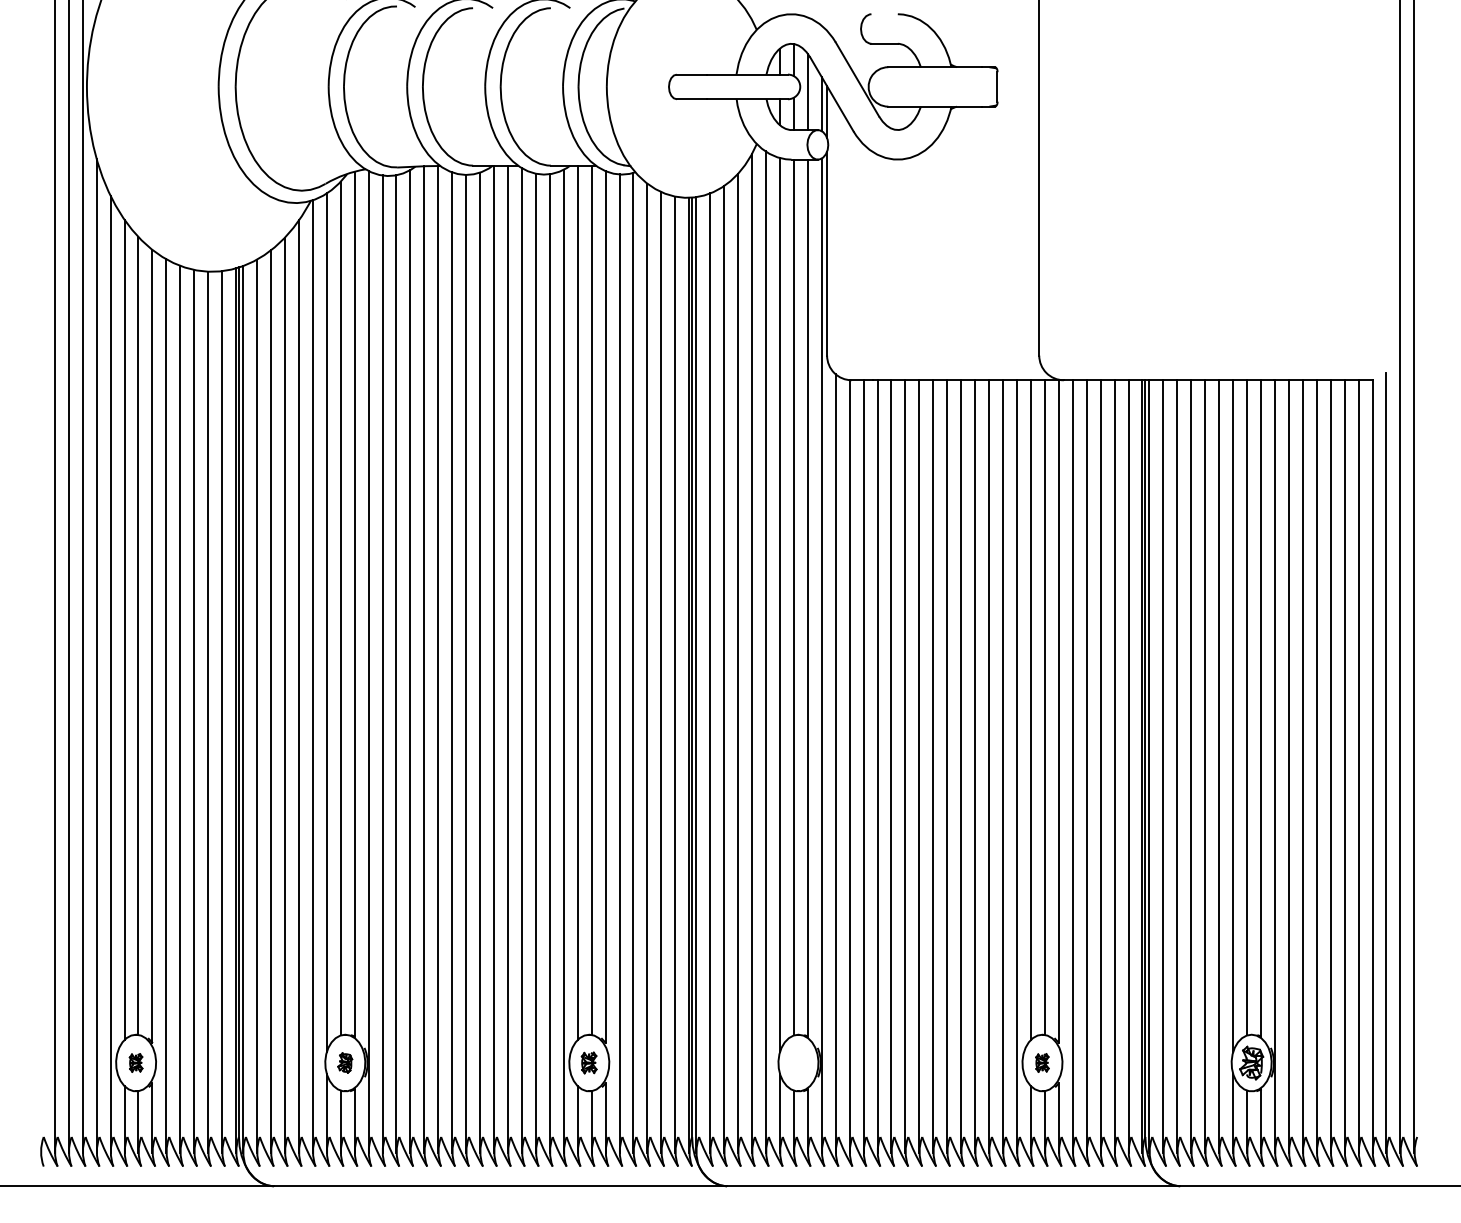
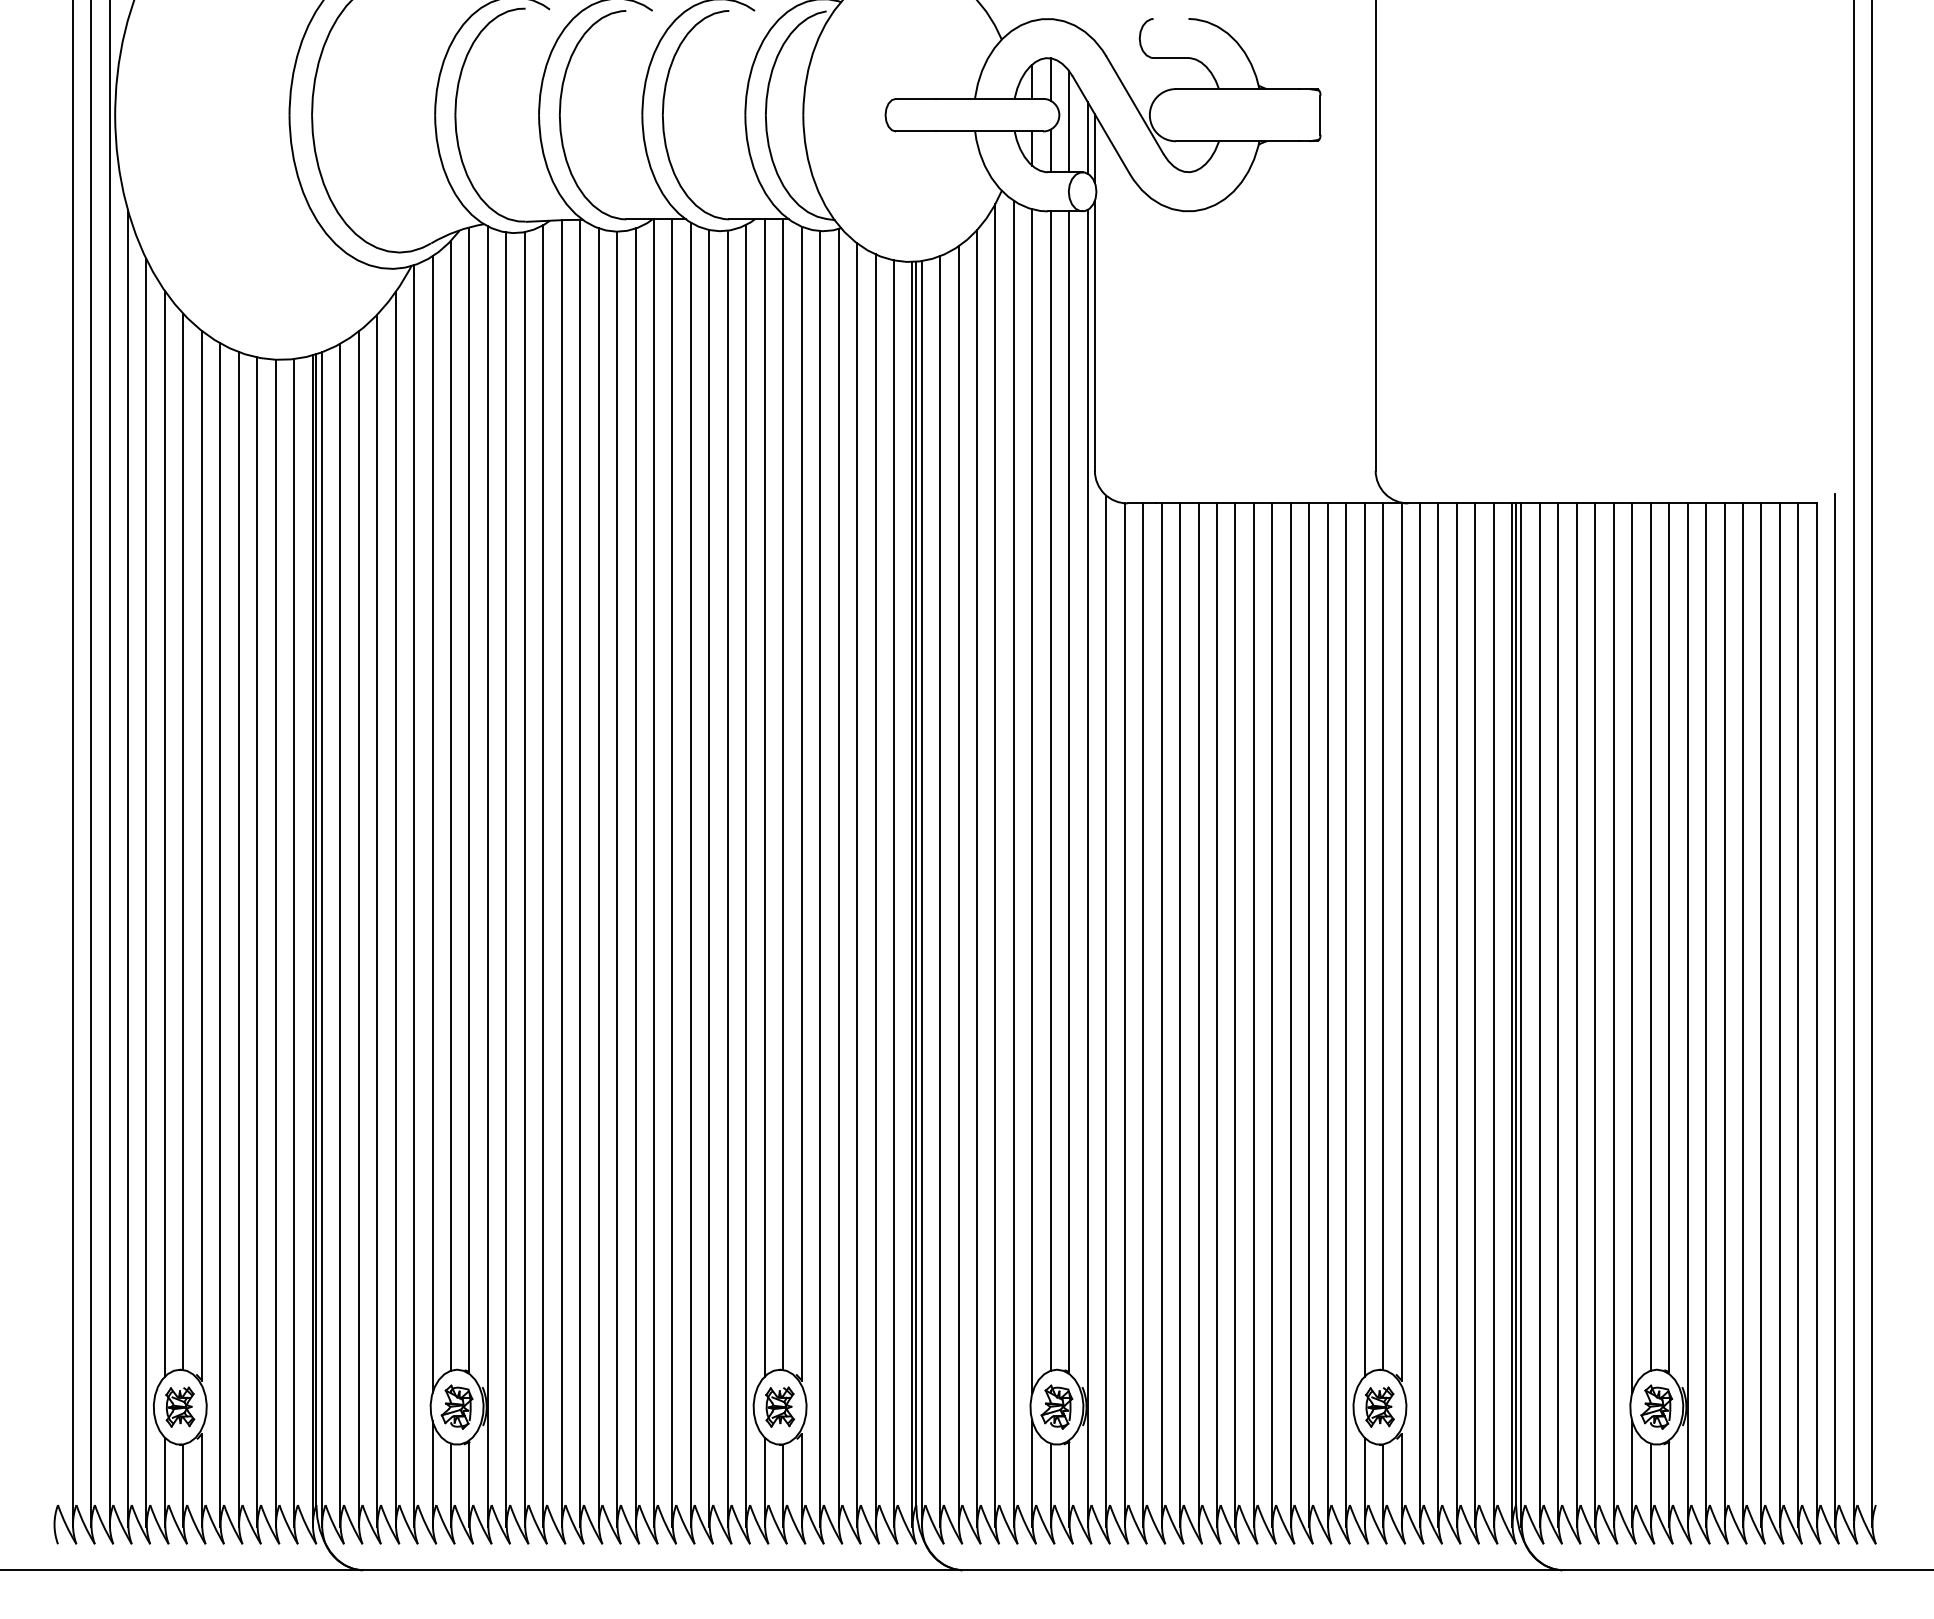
part: (136, 1062) -> (180, 1406), size x1.67
part: (344, 1062) -> (456, 1406), size x1.67
part: (588, 1062) -> (779, 1406), size x1.43
part: (798, 1062) -> (1056, 1406), added
part: (1042, 1062) -> (1379, 1406), size x1.67

